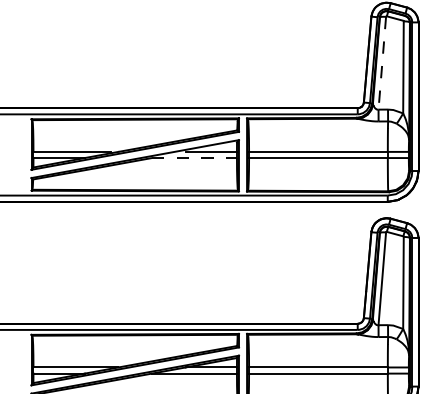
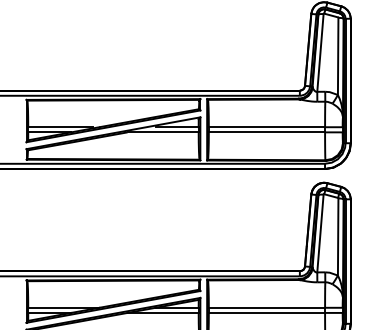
line: (382, 63) -> (320, 53), dashed -> solid
line: (195, 158) -> (163, 132), dashed -> solid

